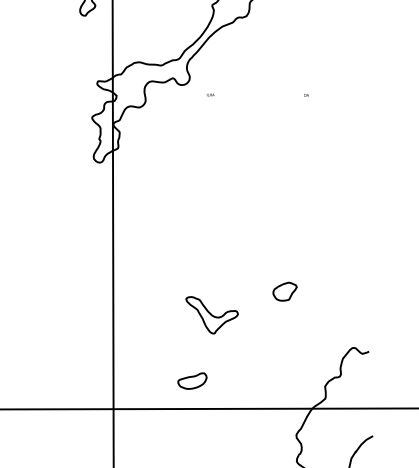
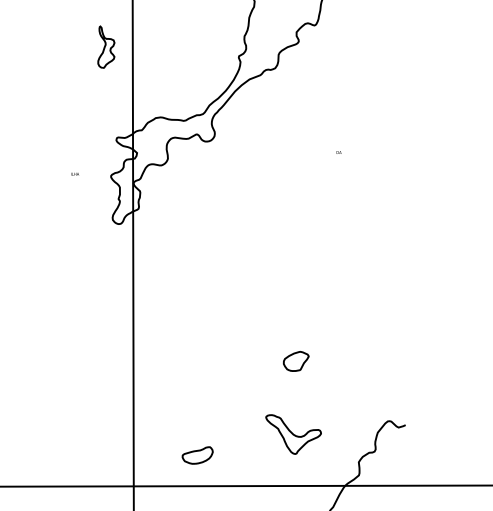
text: (210, 94) -> (74, 173), moved
part: (284, 291) -> (295, 361), moved
part: (212, 315) -> (293, 434), moved
part: (192, 381) -> (197, 455), moved

